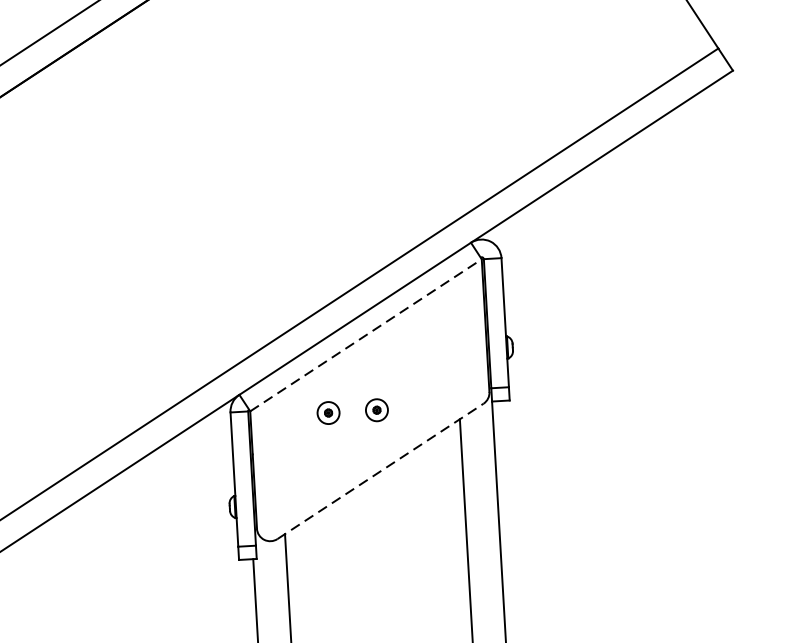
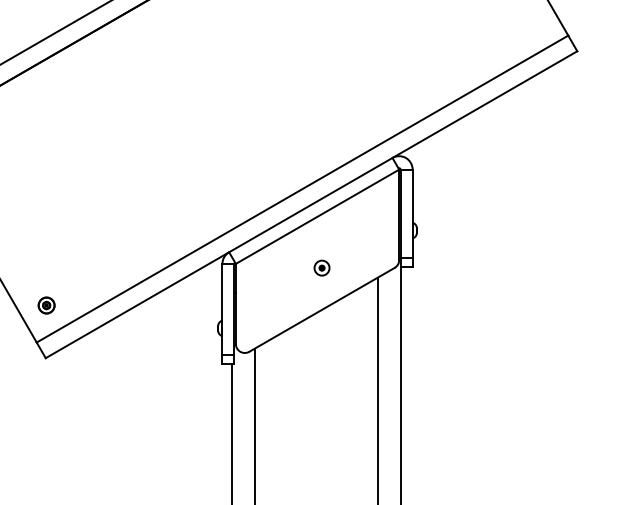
line: (365, 334) -> (317, 216), dashed -> solid
part: (327, 412) -> (288, 267), removed
line: (381, 470) -> (322, 309), dashed -> solid

